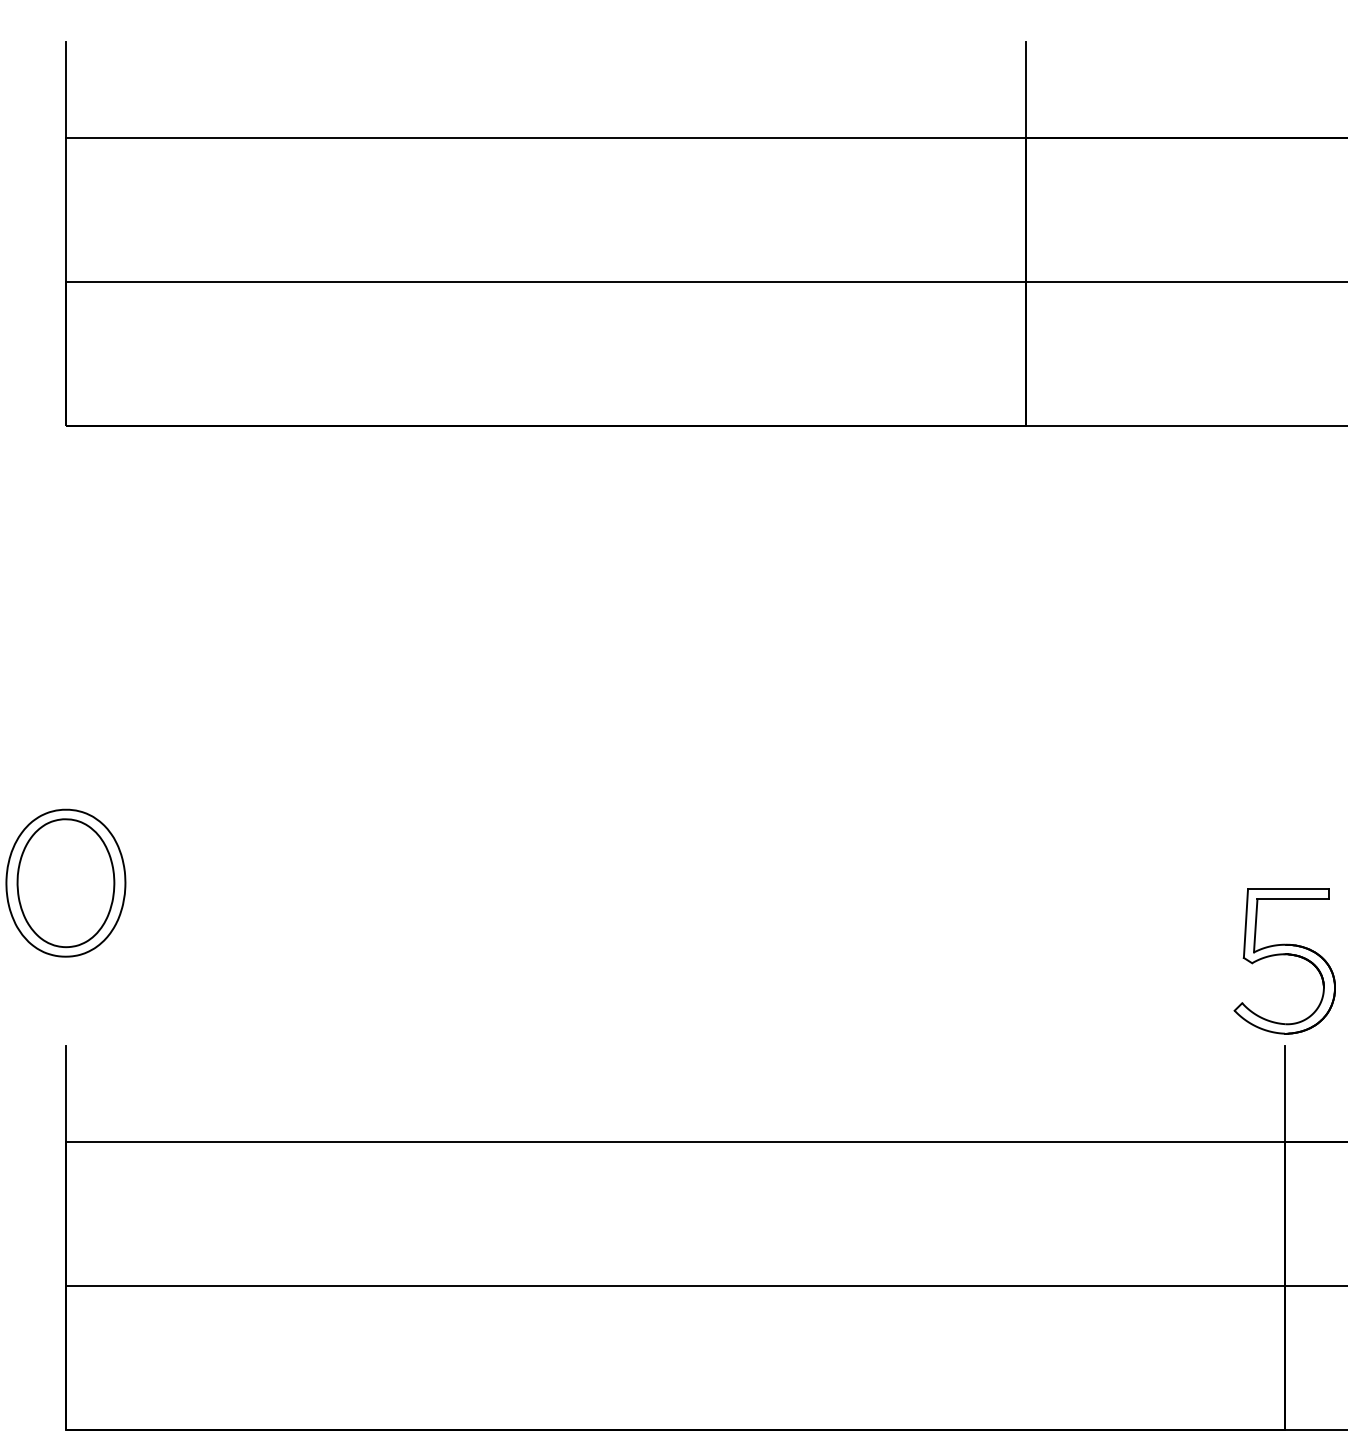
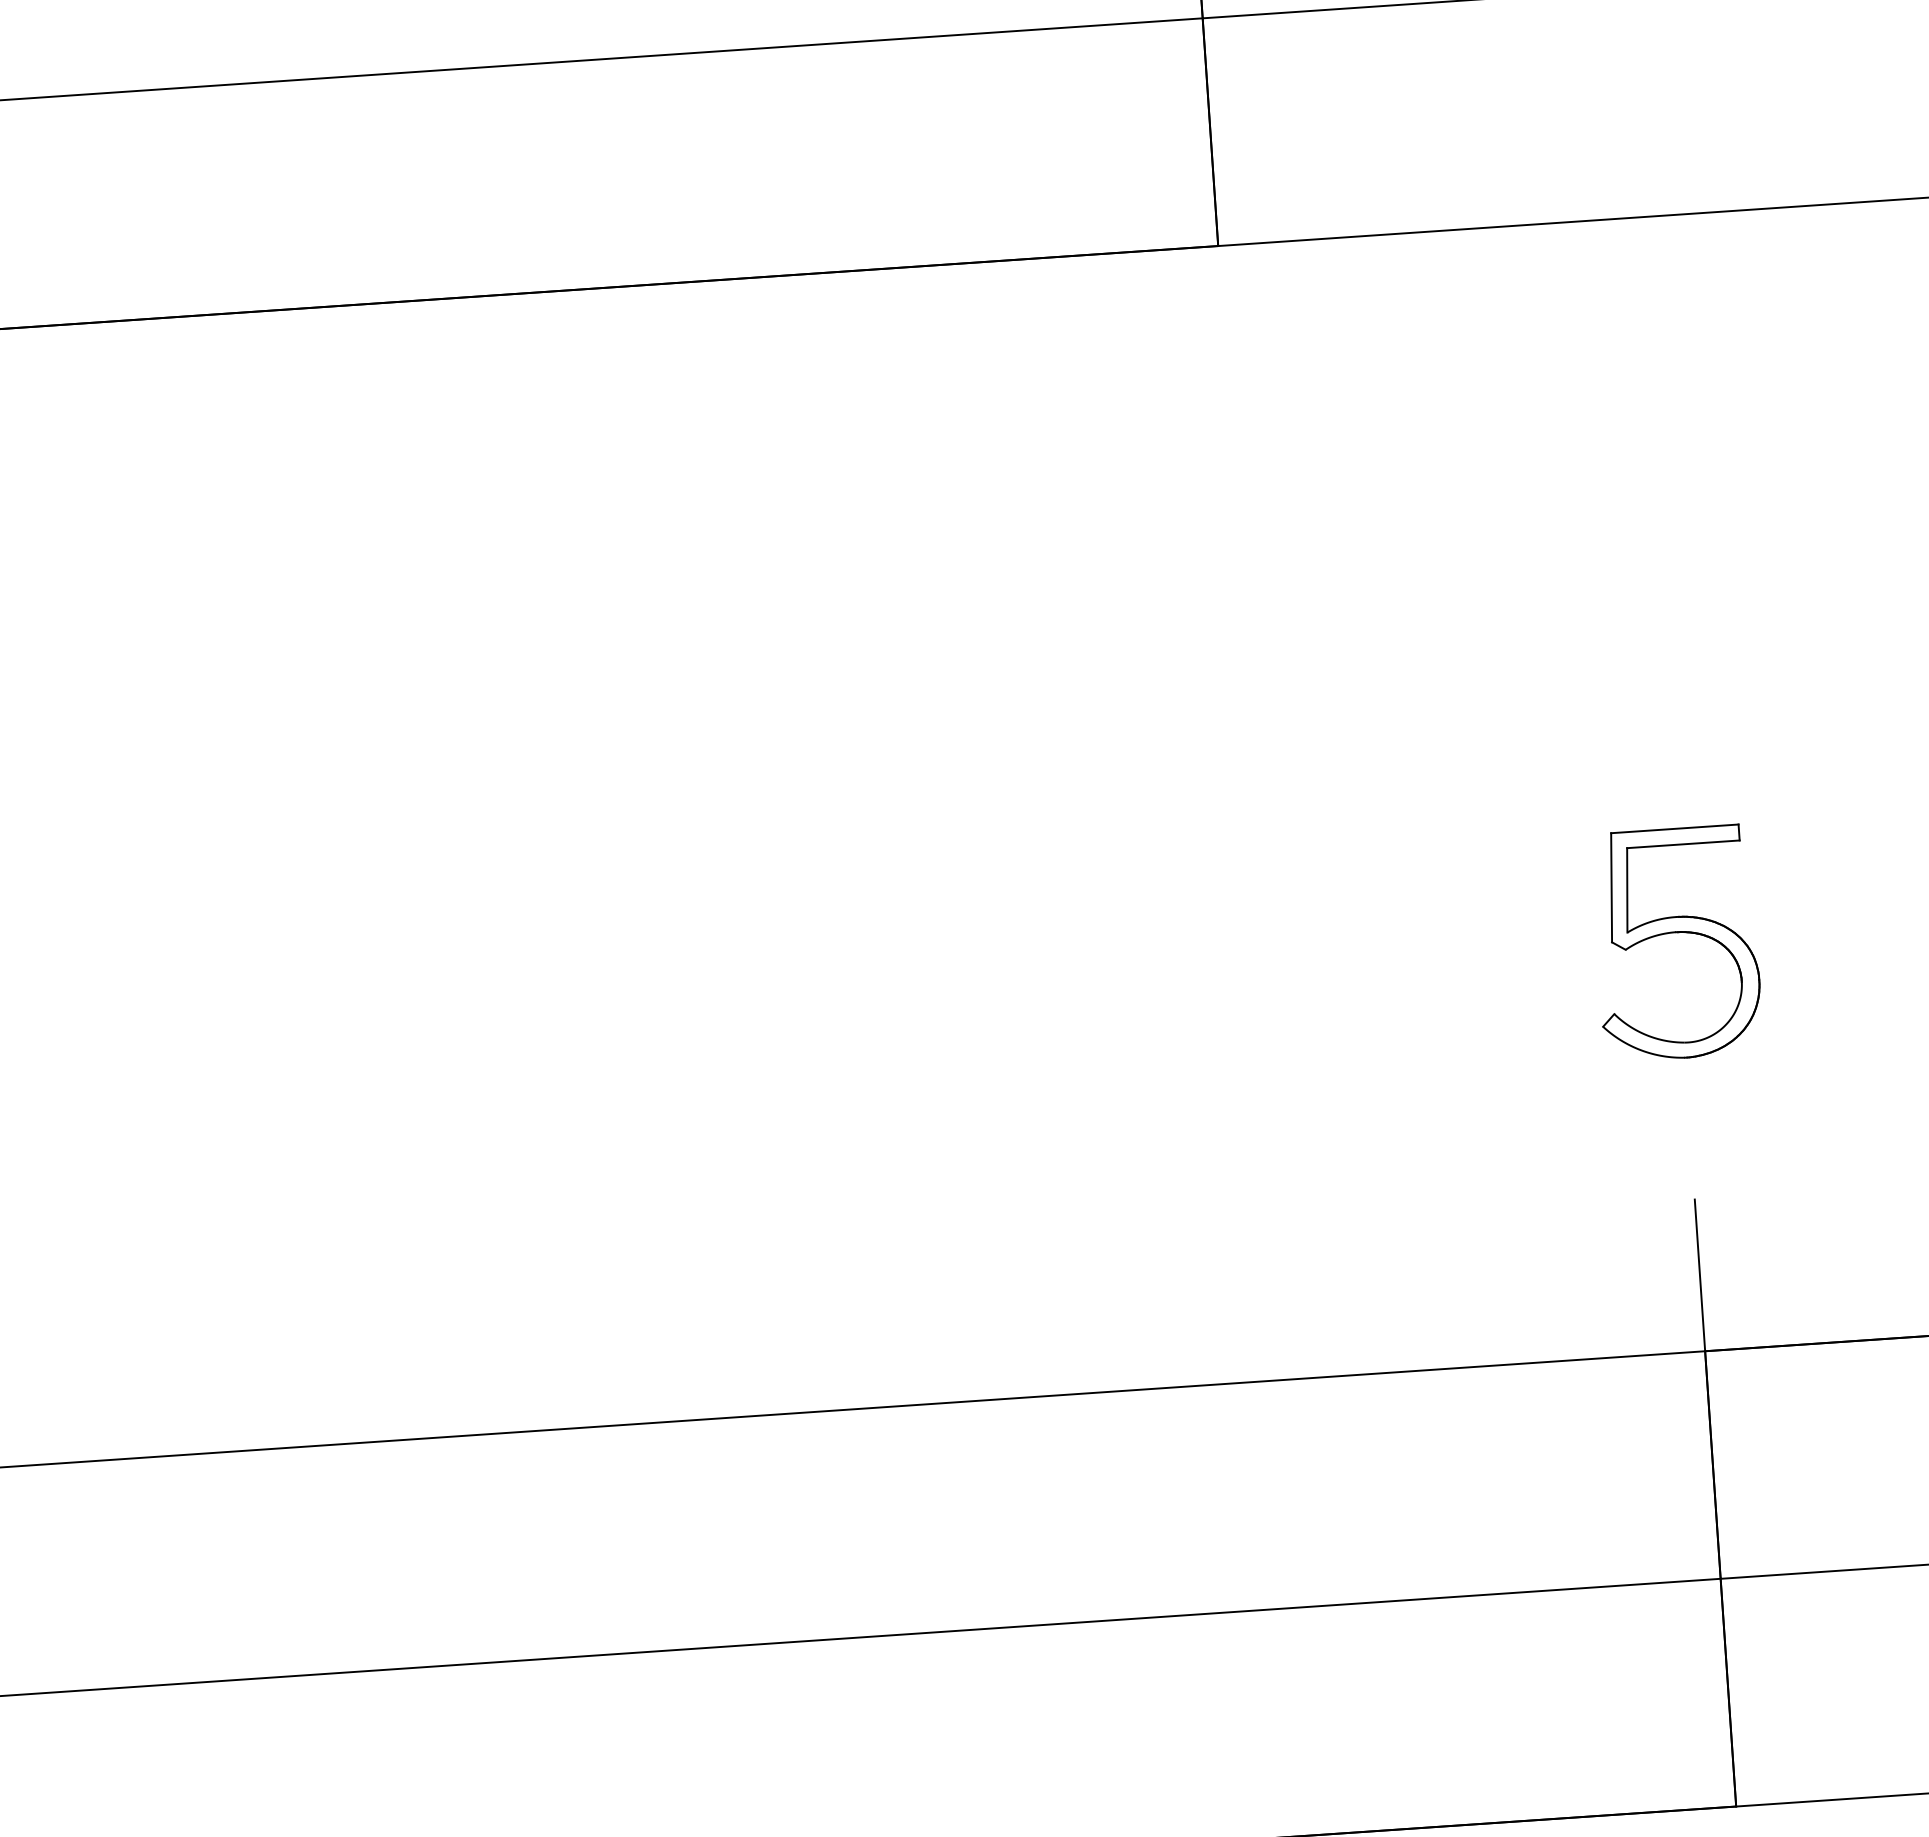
part: (1284, 961) -> (1676, 943), moved

